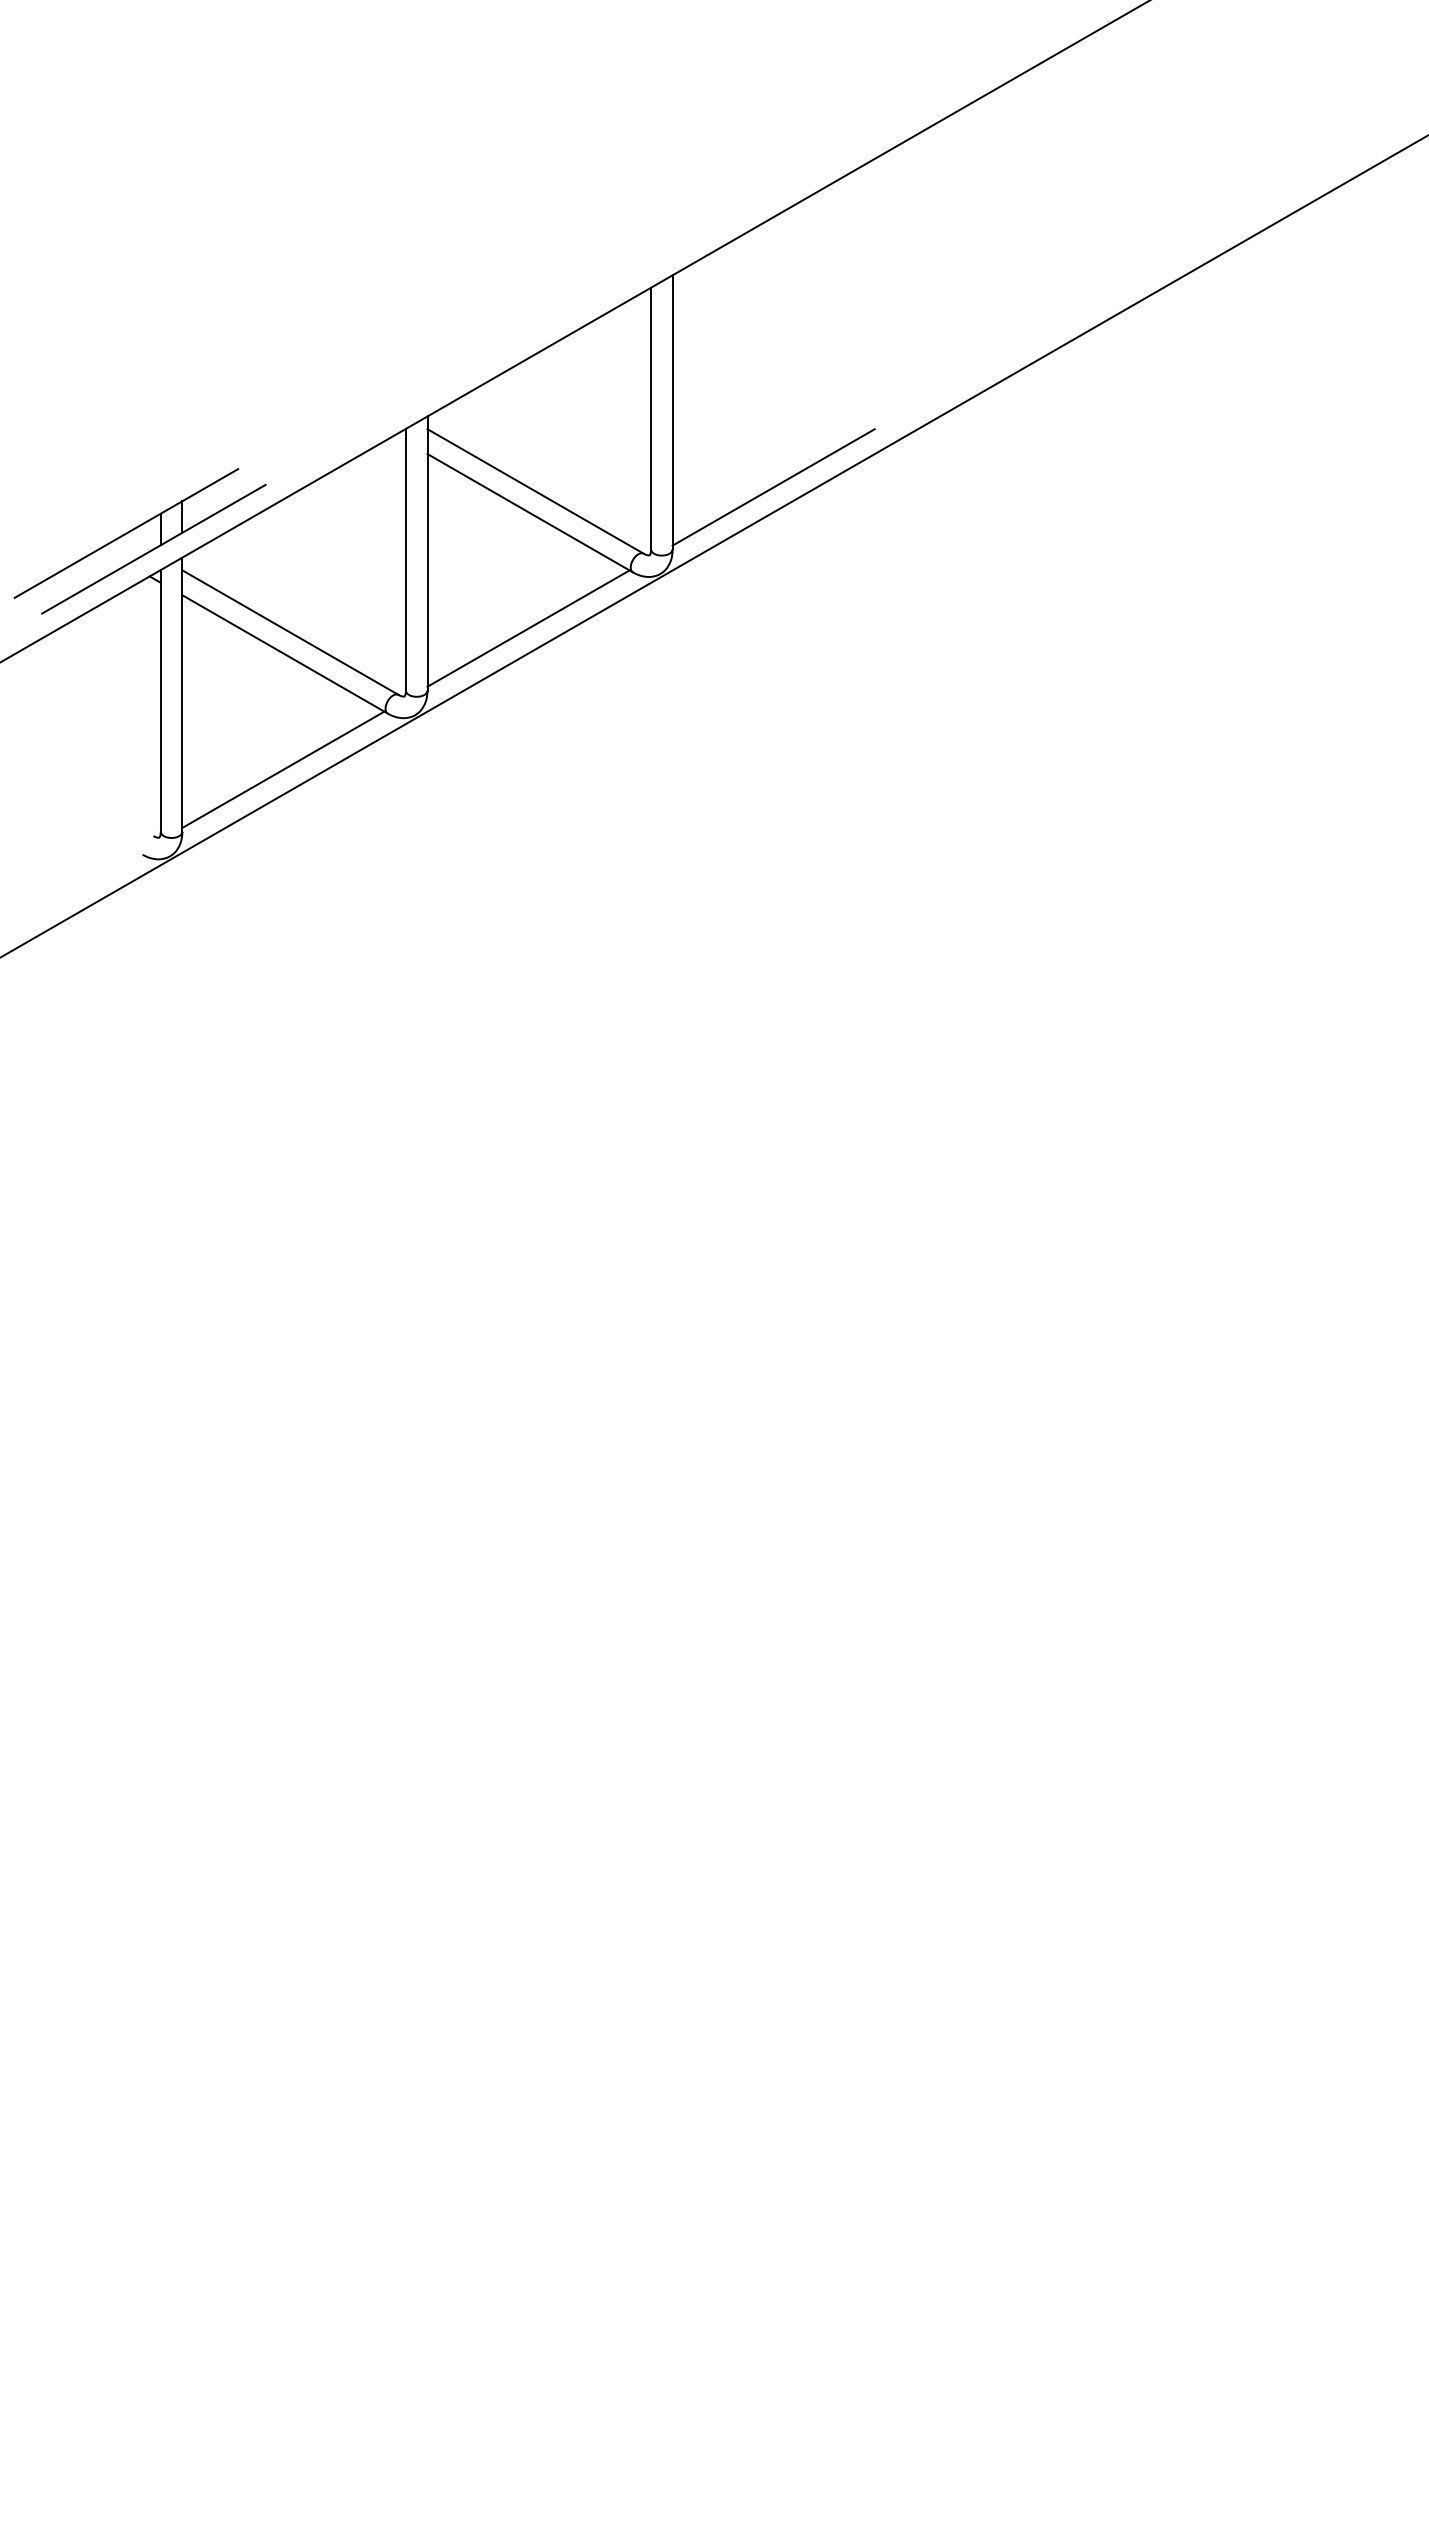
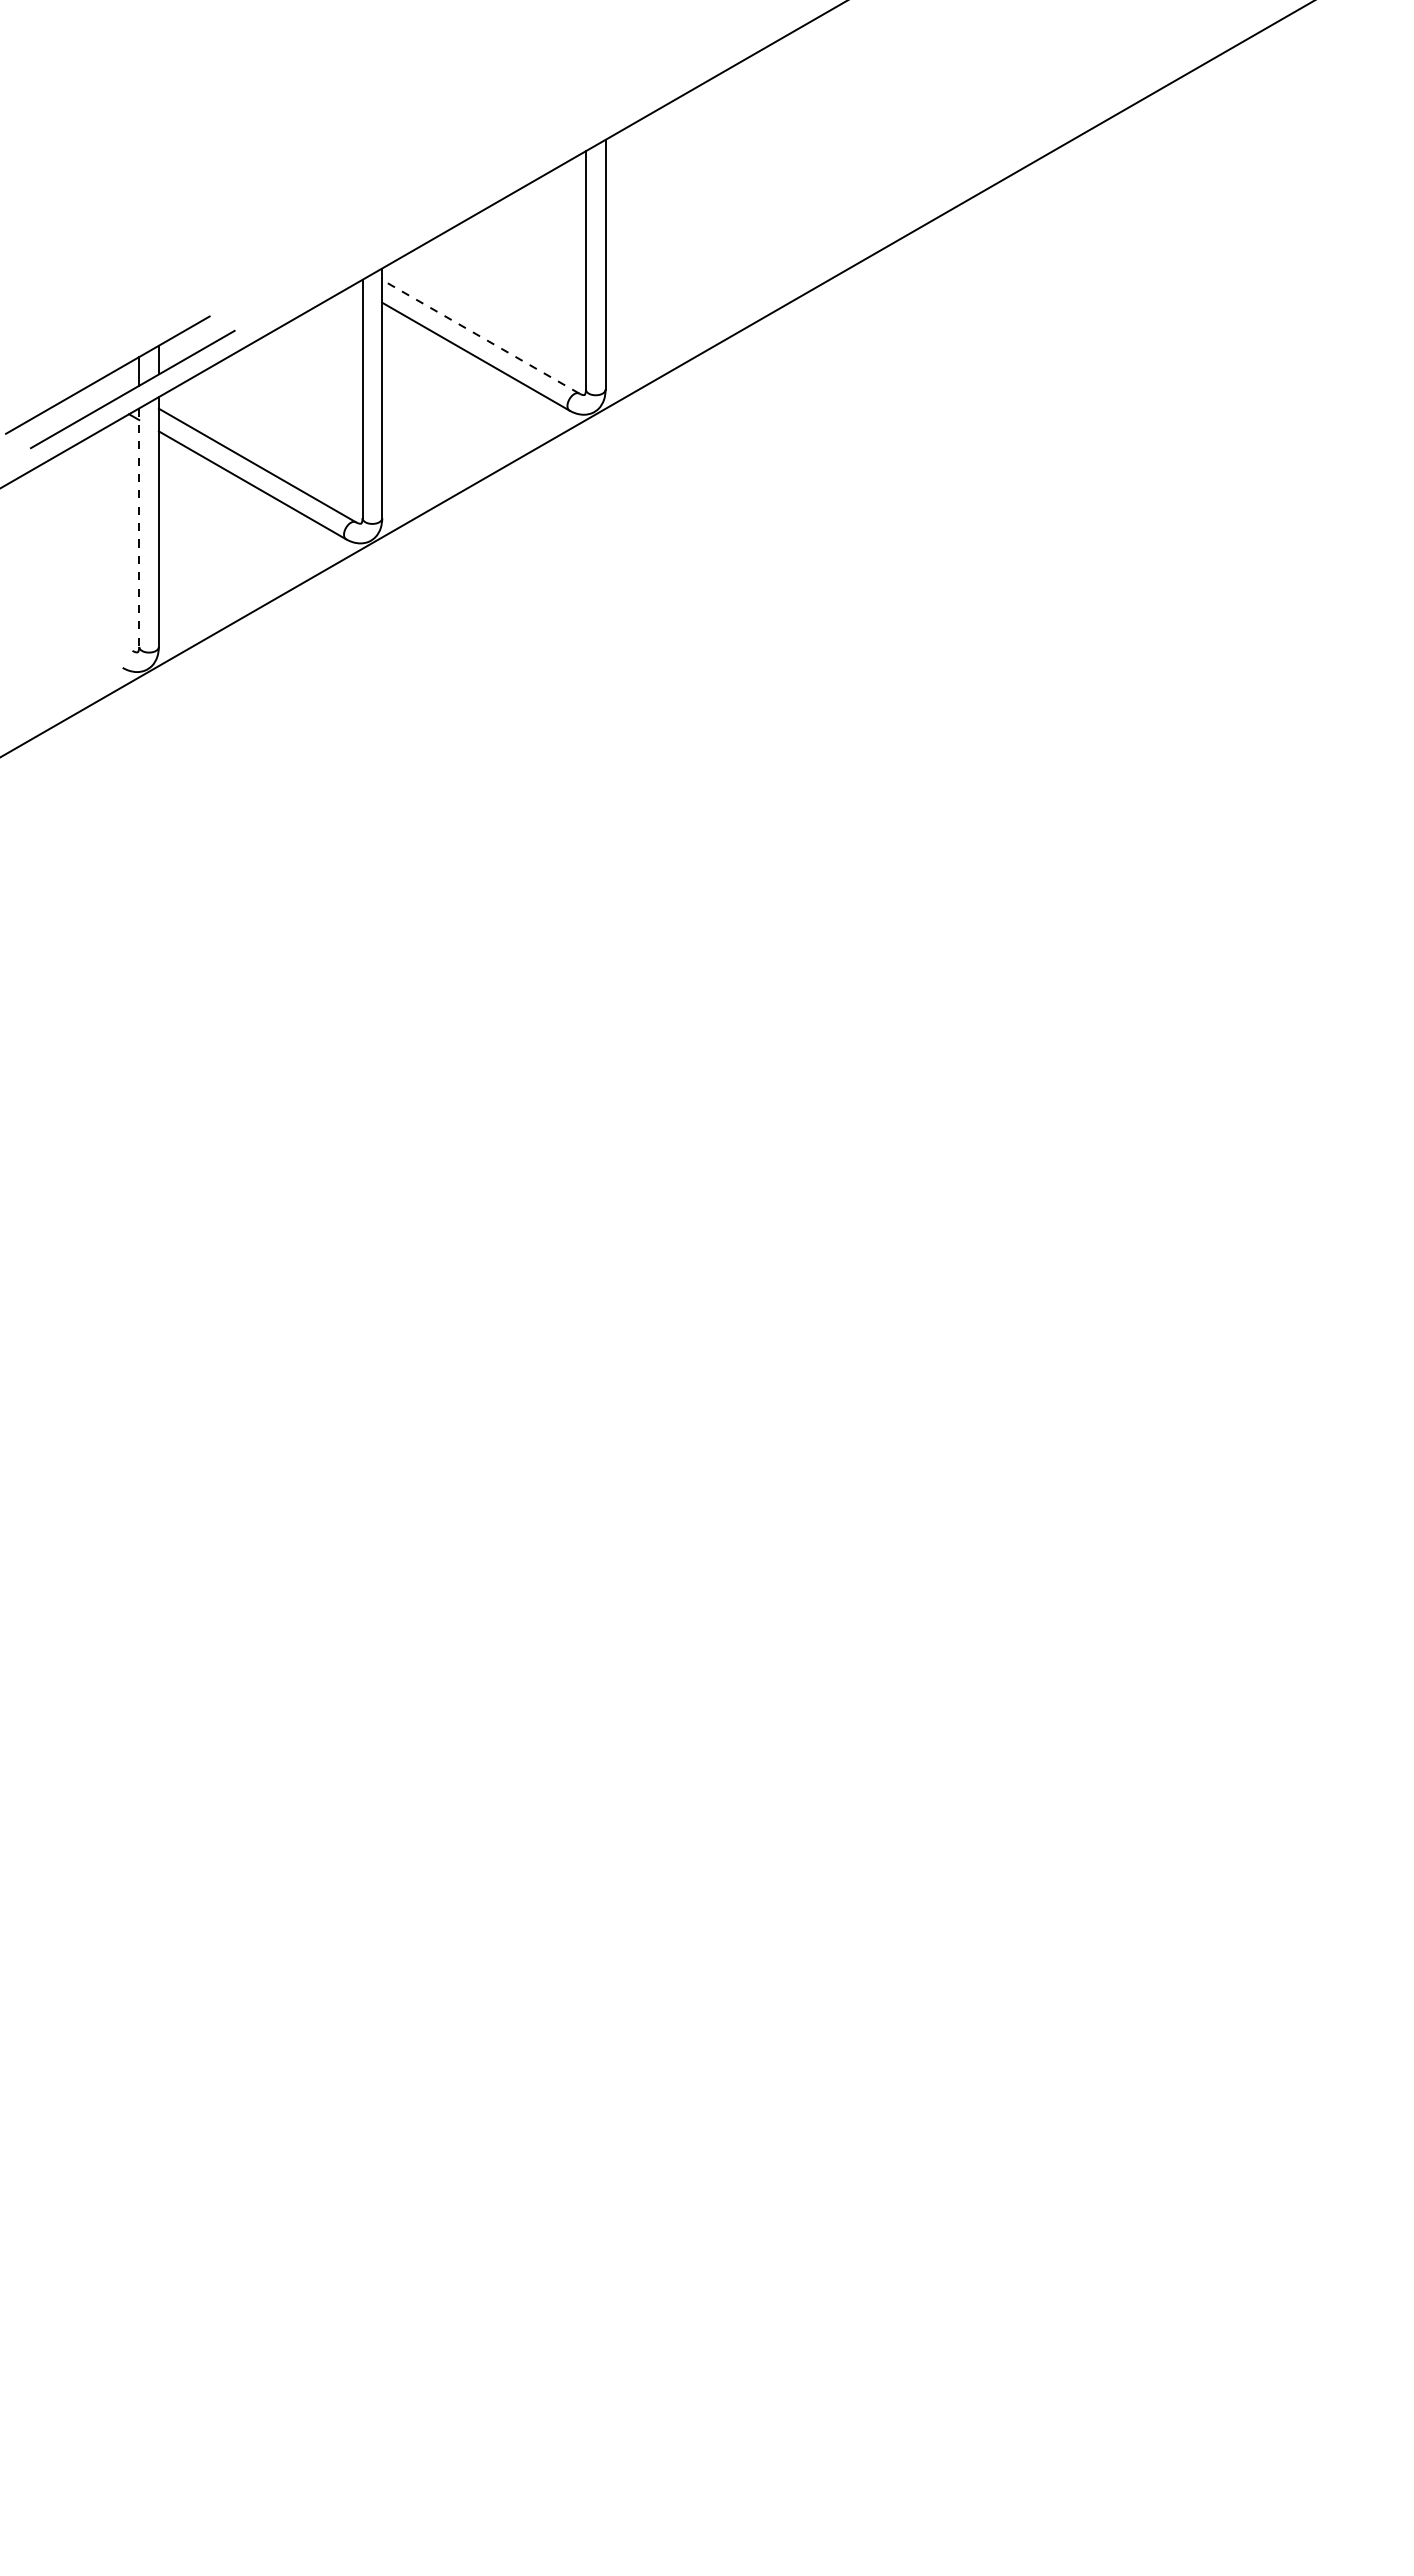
line: (773, 487) -> (697, 333), removed
line: (535, 491) -> (480, 336), solid -> dashed
line: (528, 628) -> (474, 461), removed
line: (161, 701) -> (139, 528), solid -> dashed
line: (282, 769) -> (250, 590), removed

